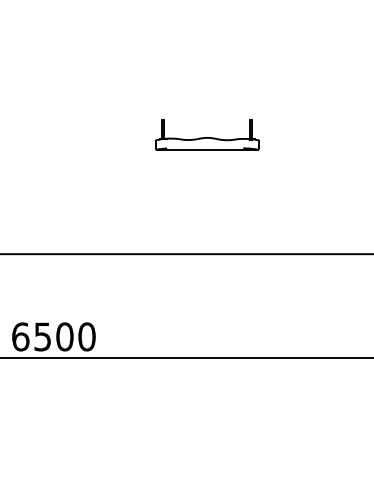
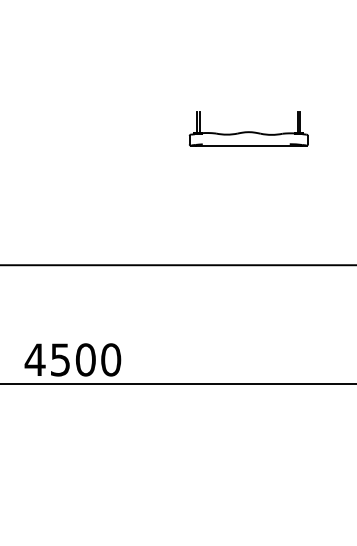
text: (20, 336) -> (35, 359), 6500 -> 4500

